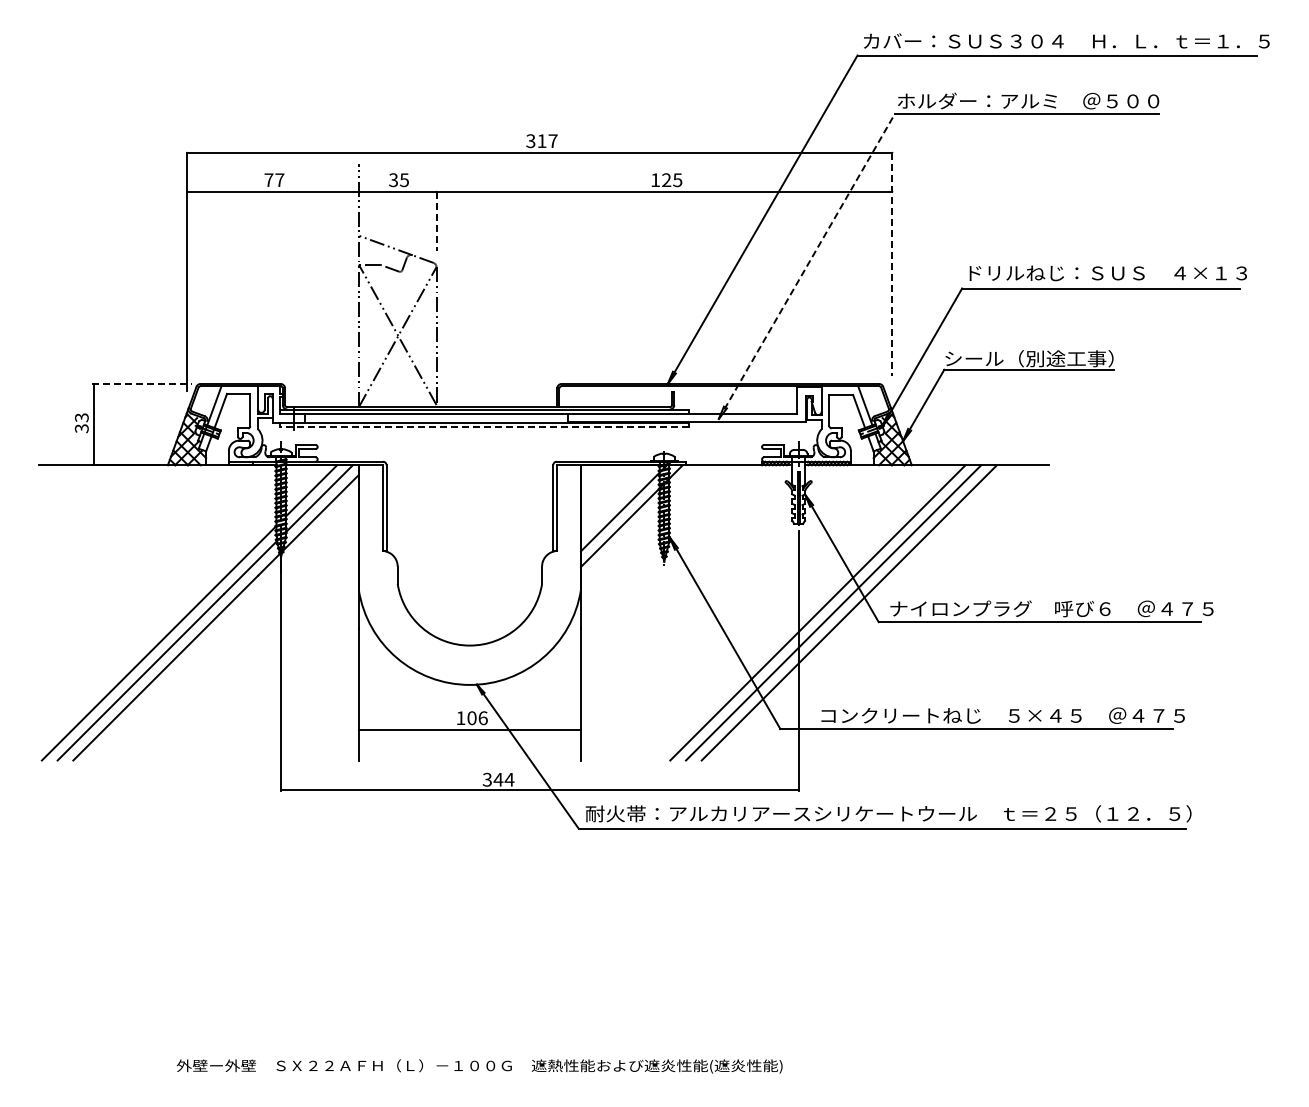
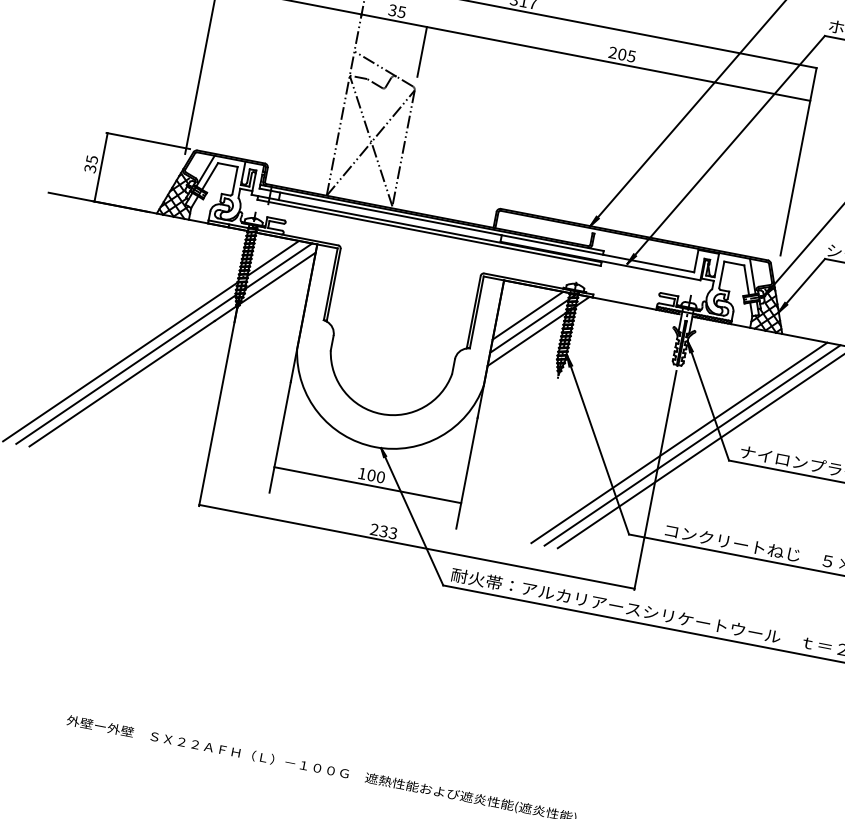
text: (661, 180) -> (617, 54), 125 -> 205
line: (436, 221) -> (422, 52), dashed -> solid
line: (892, 264) -> (798, 162), dashed -> solid
line: (807, 266) -> (726, 149), dashed -> solid
line: (142, 383) -> (148, 140), dashed -> solid
text: (81, 417) -> (91, 159), 33 -> 35
line: (484, 427) -> (429, 233), dashed -> solid
line: (615, 500) -> (527, 315), added
text: (482, 717) -> (380, 476), 106 -> 100
text: (498, 779) -> (383, 531), 344 -> 233

